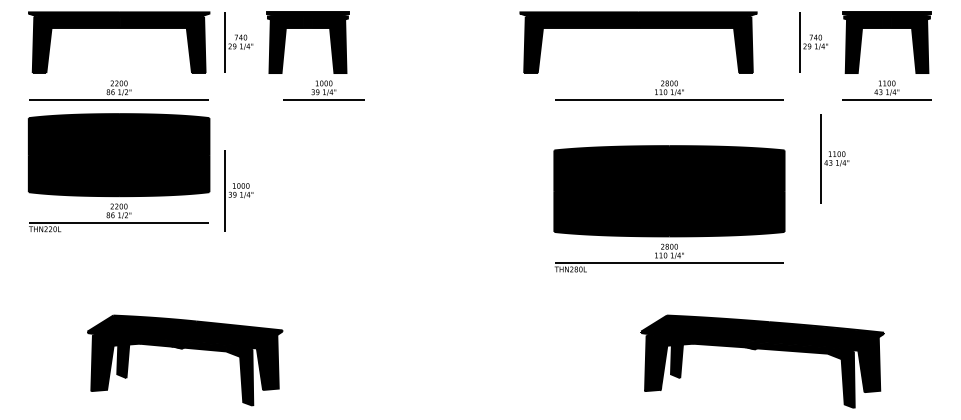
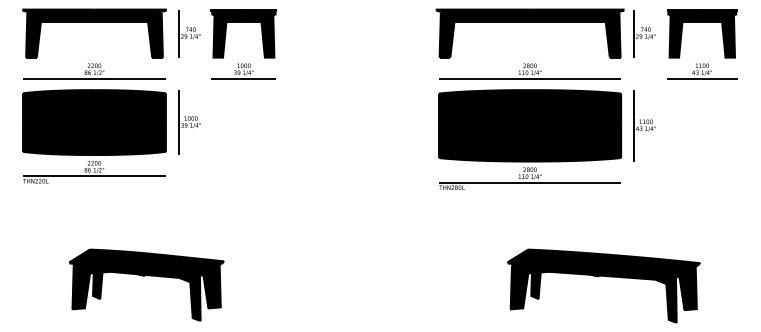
part: (638, 28) -> (530, 22), moved
part: (323, 90) -> (243, 71), moved
part: (834, 158) -> (644, 125), moved
part: (238, 190) -> (188, 122), moved
part: (669, 208) -> (530, 139), moved

